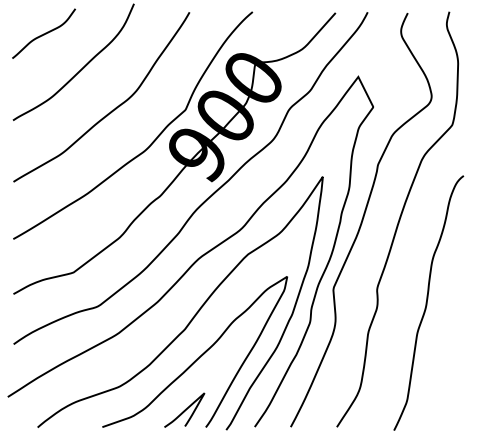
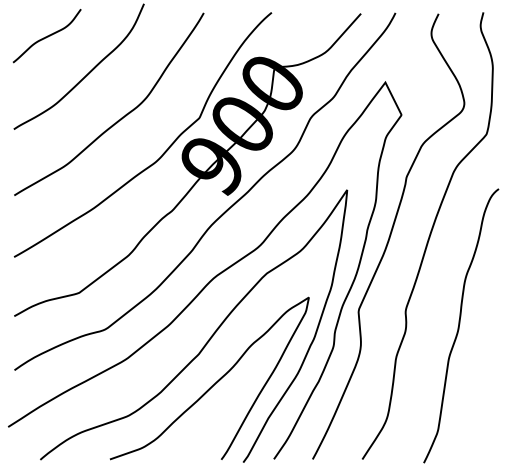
curve: (184, 410) -> (198, 441), removed

